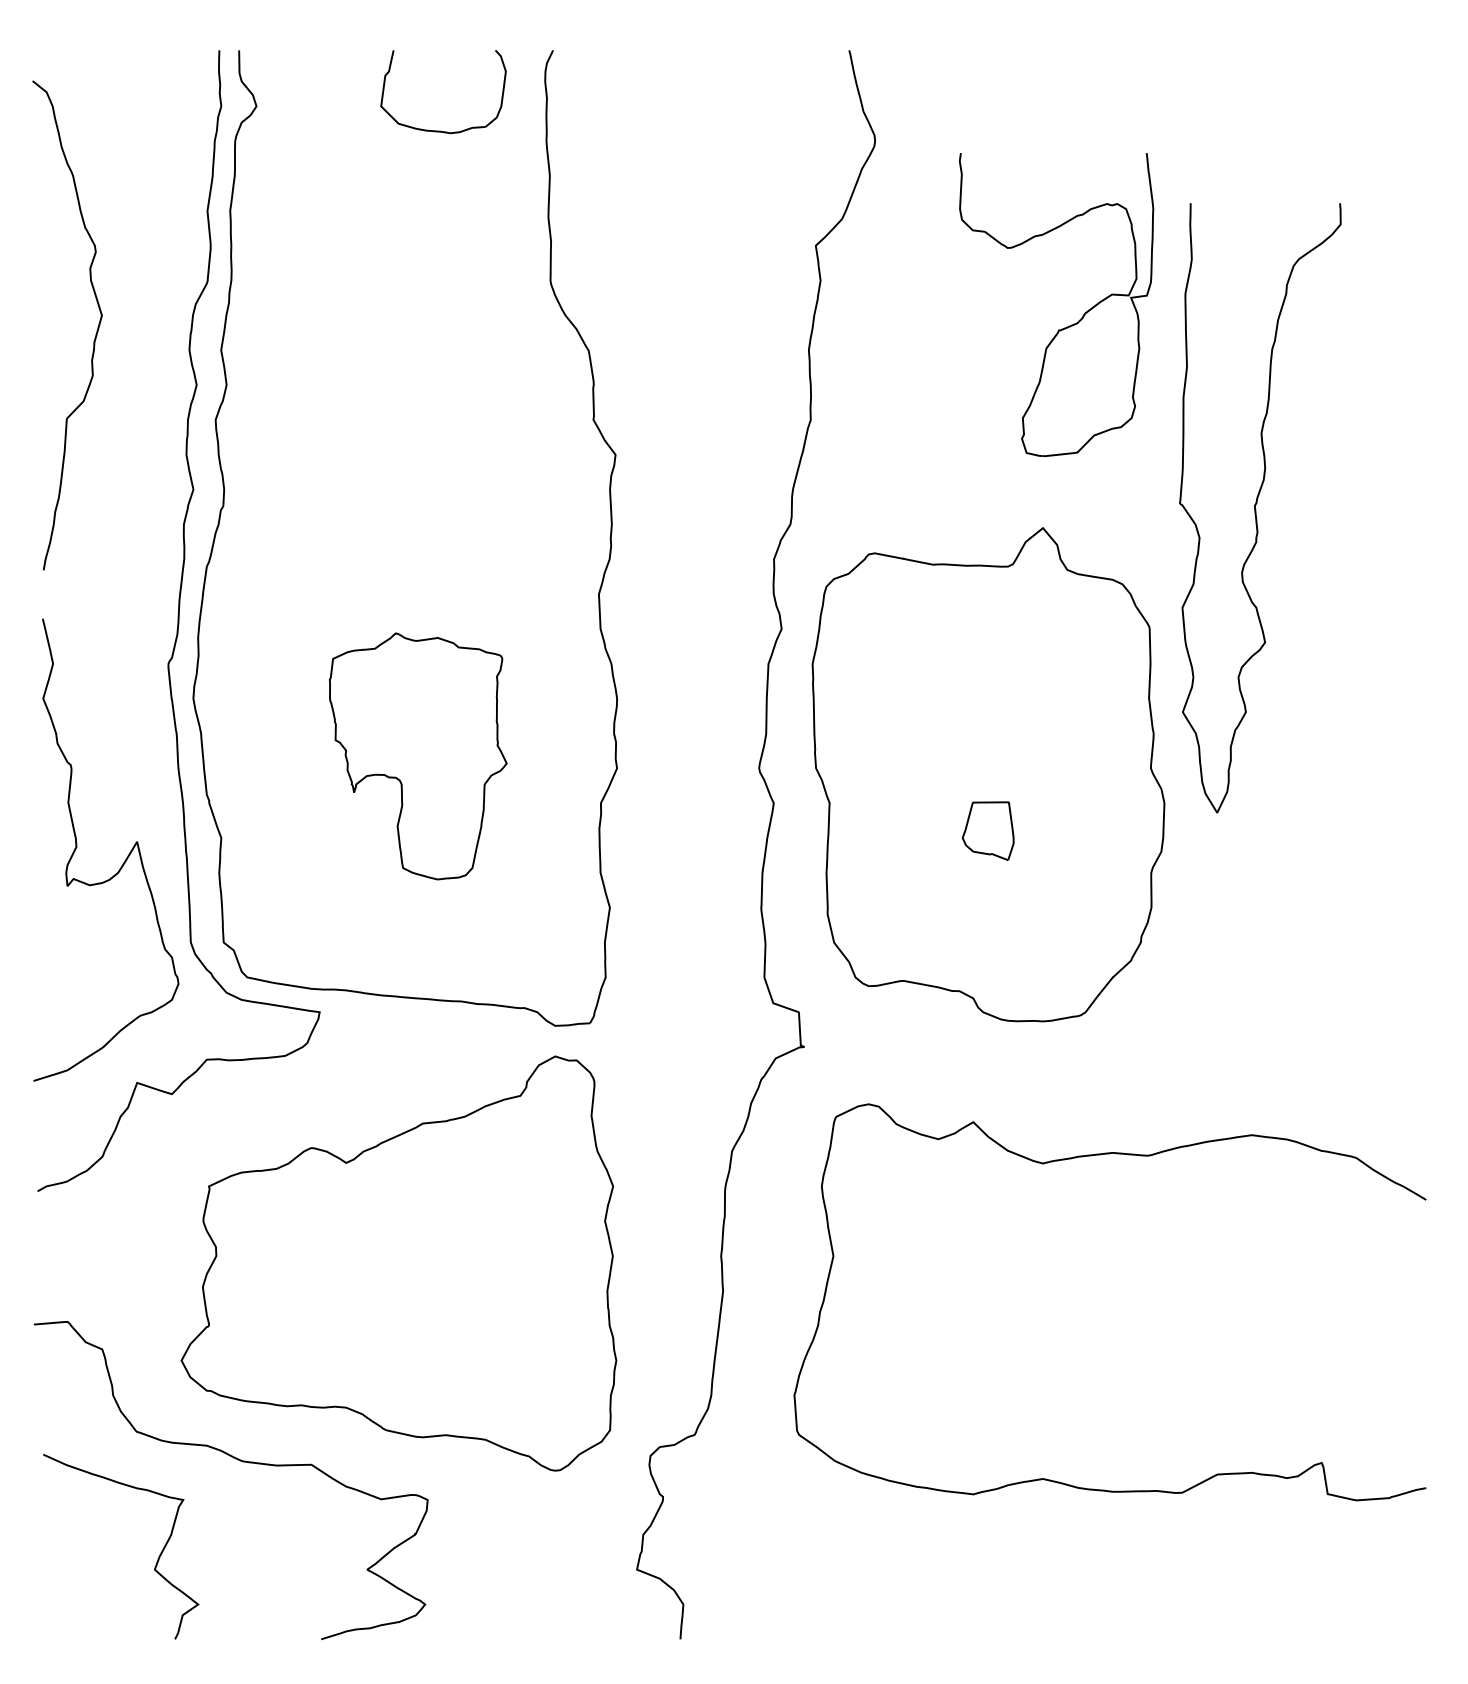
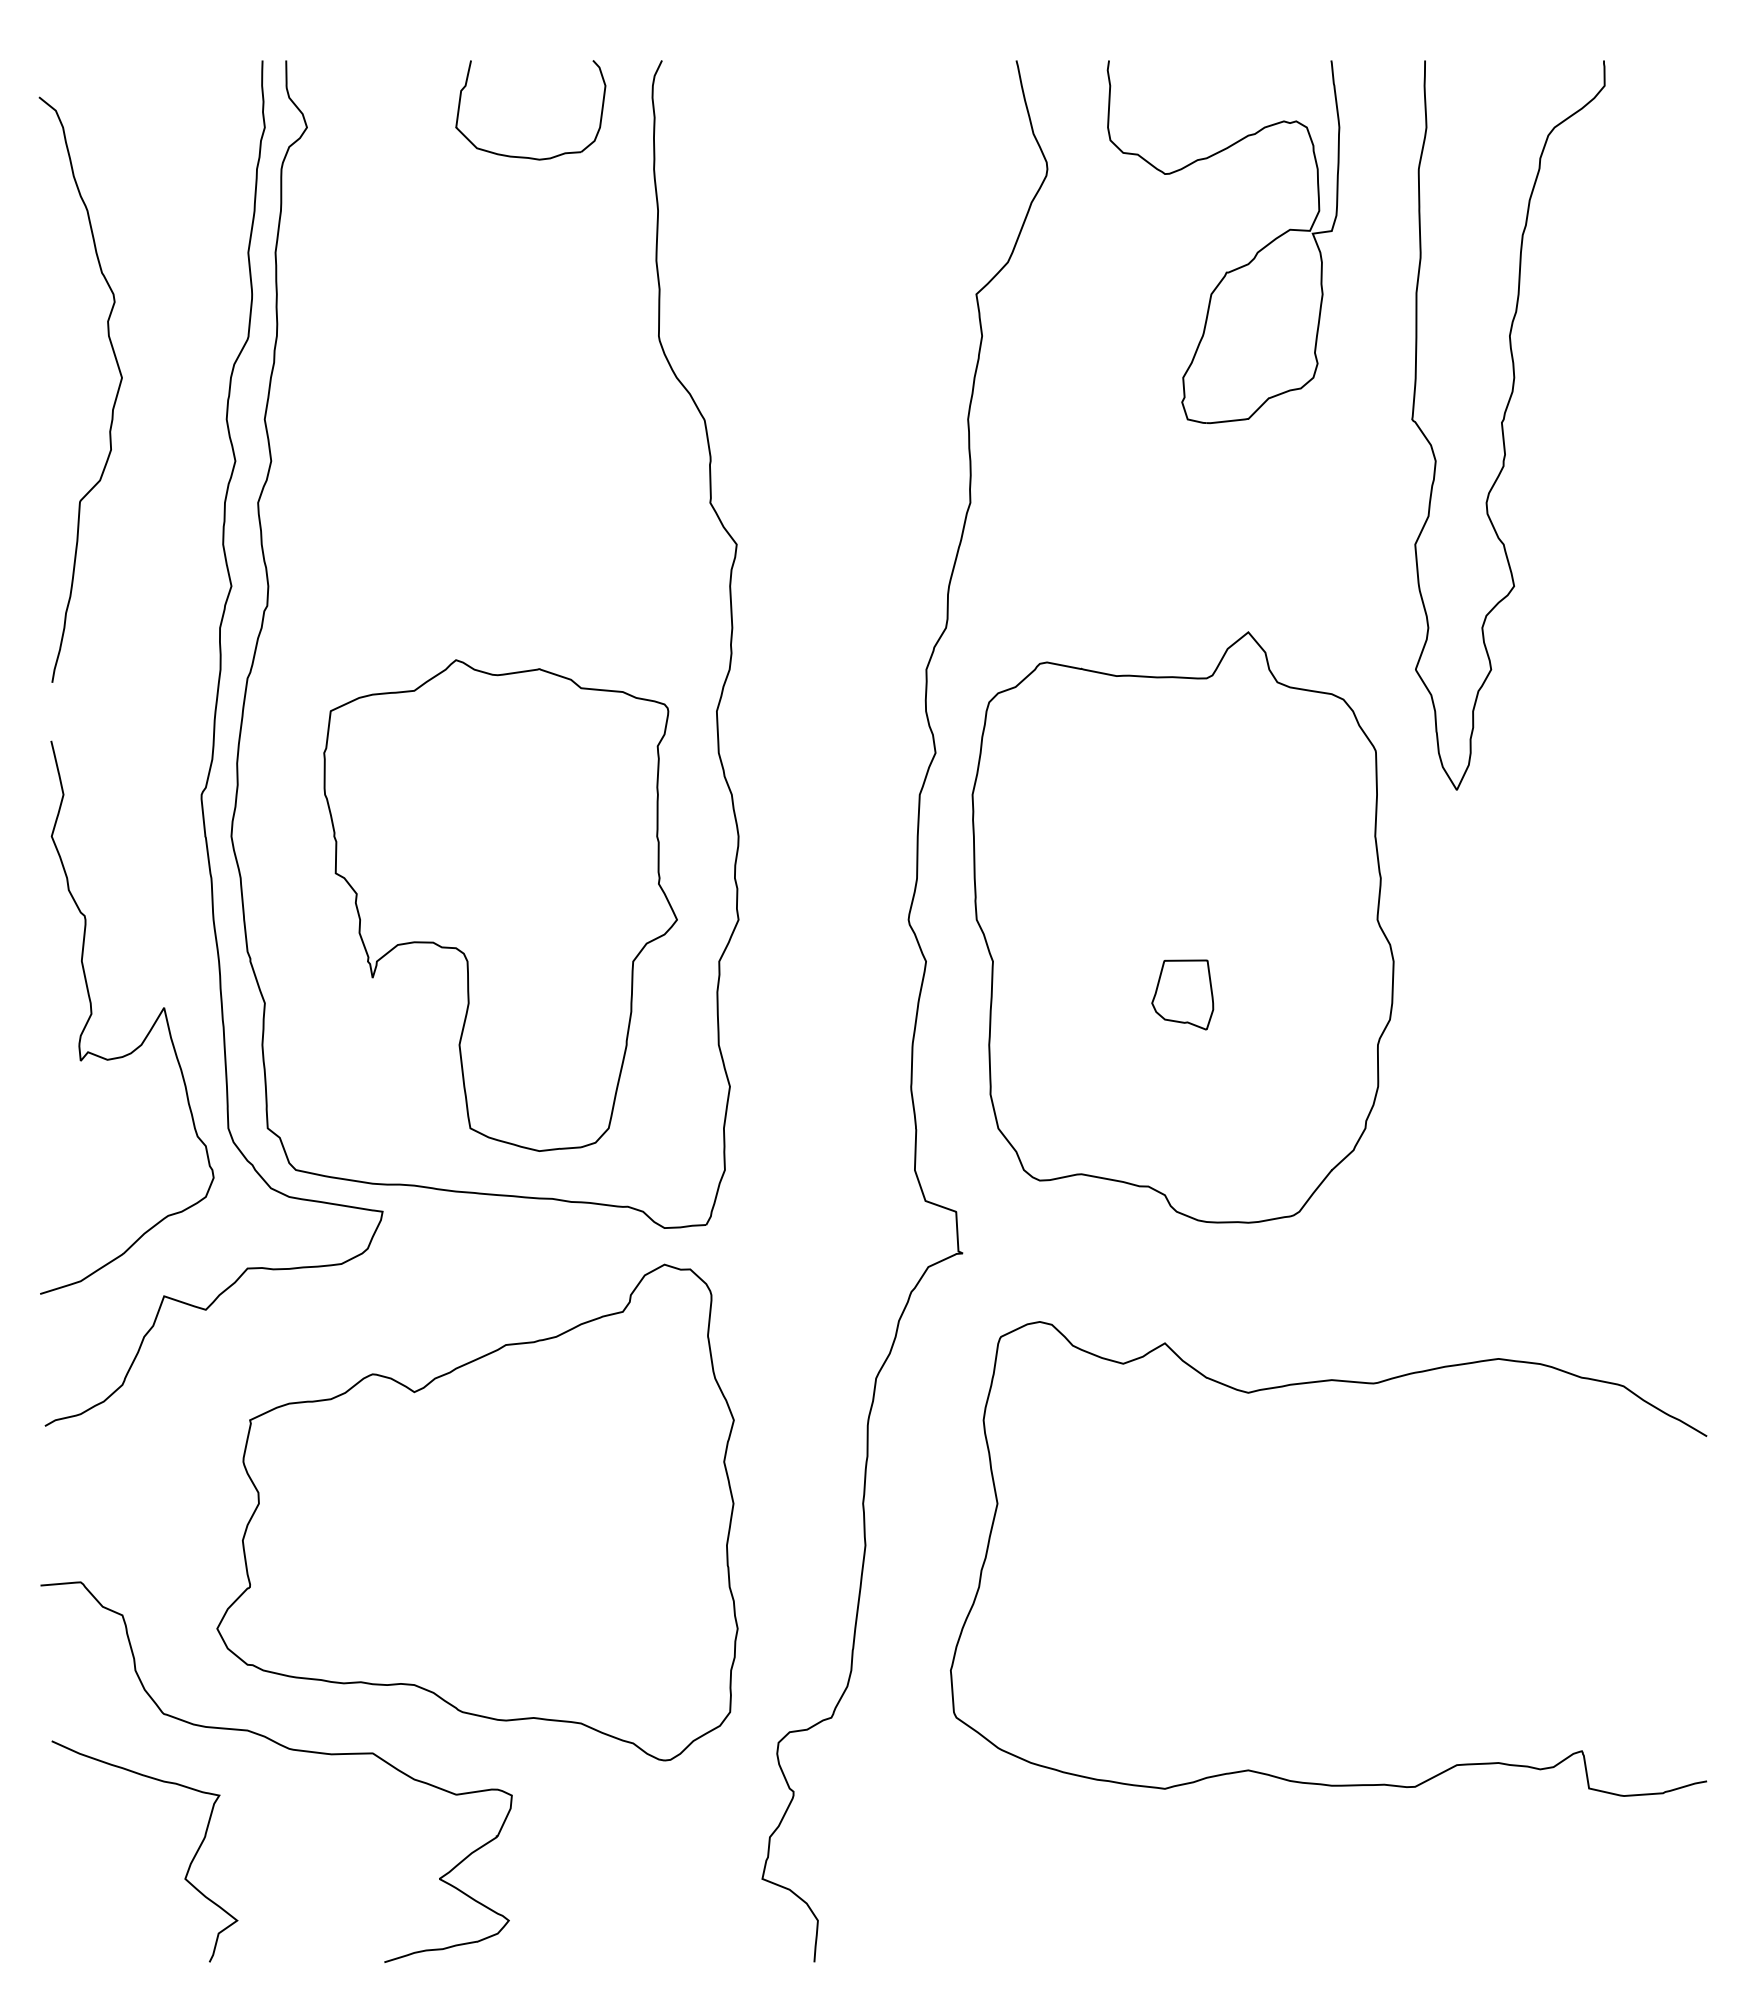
part: (1064, 327) -> (1232, 269), moved
curve: (1256, 508) -> (1503, 425), moved
part: (418, 756) -> (500, 905), size x1.67

